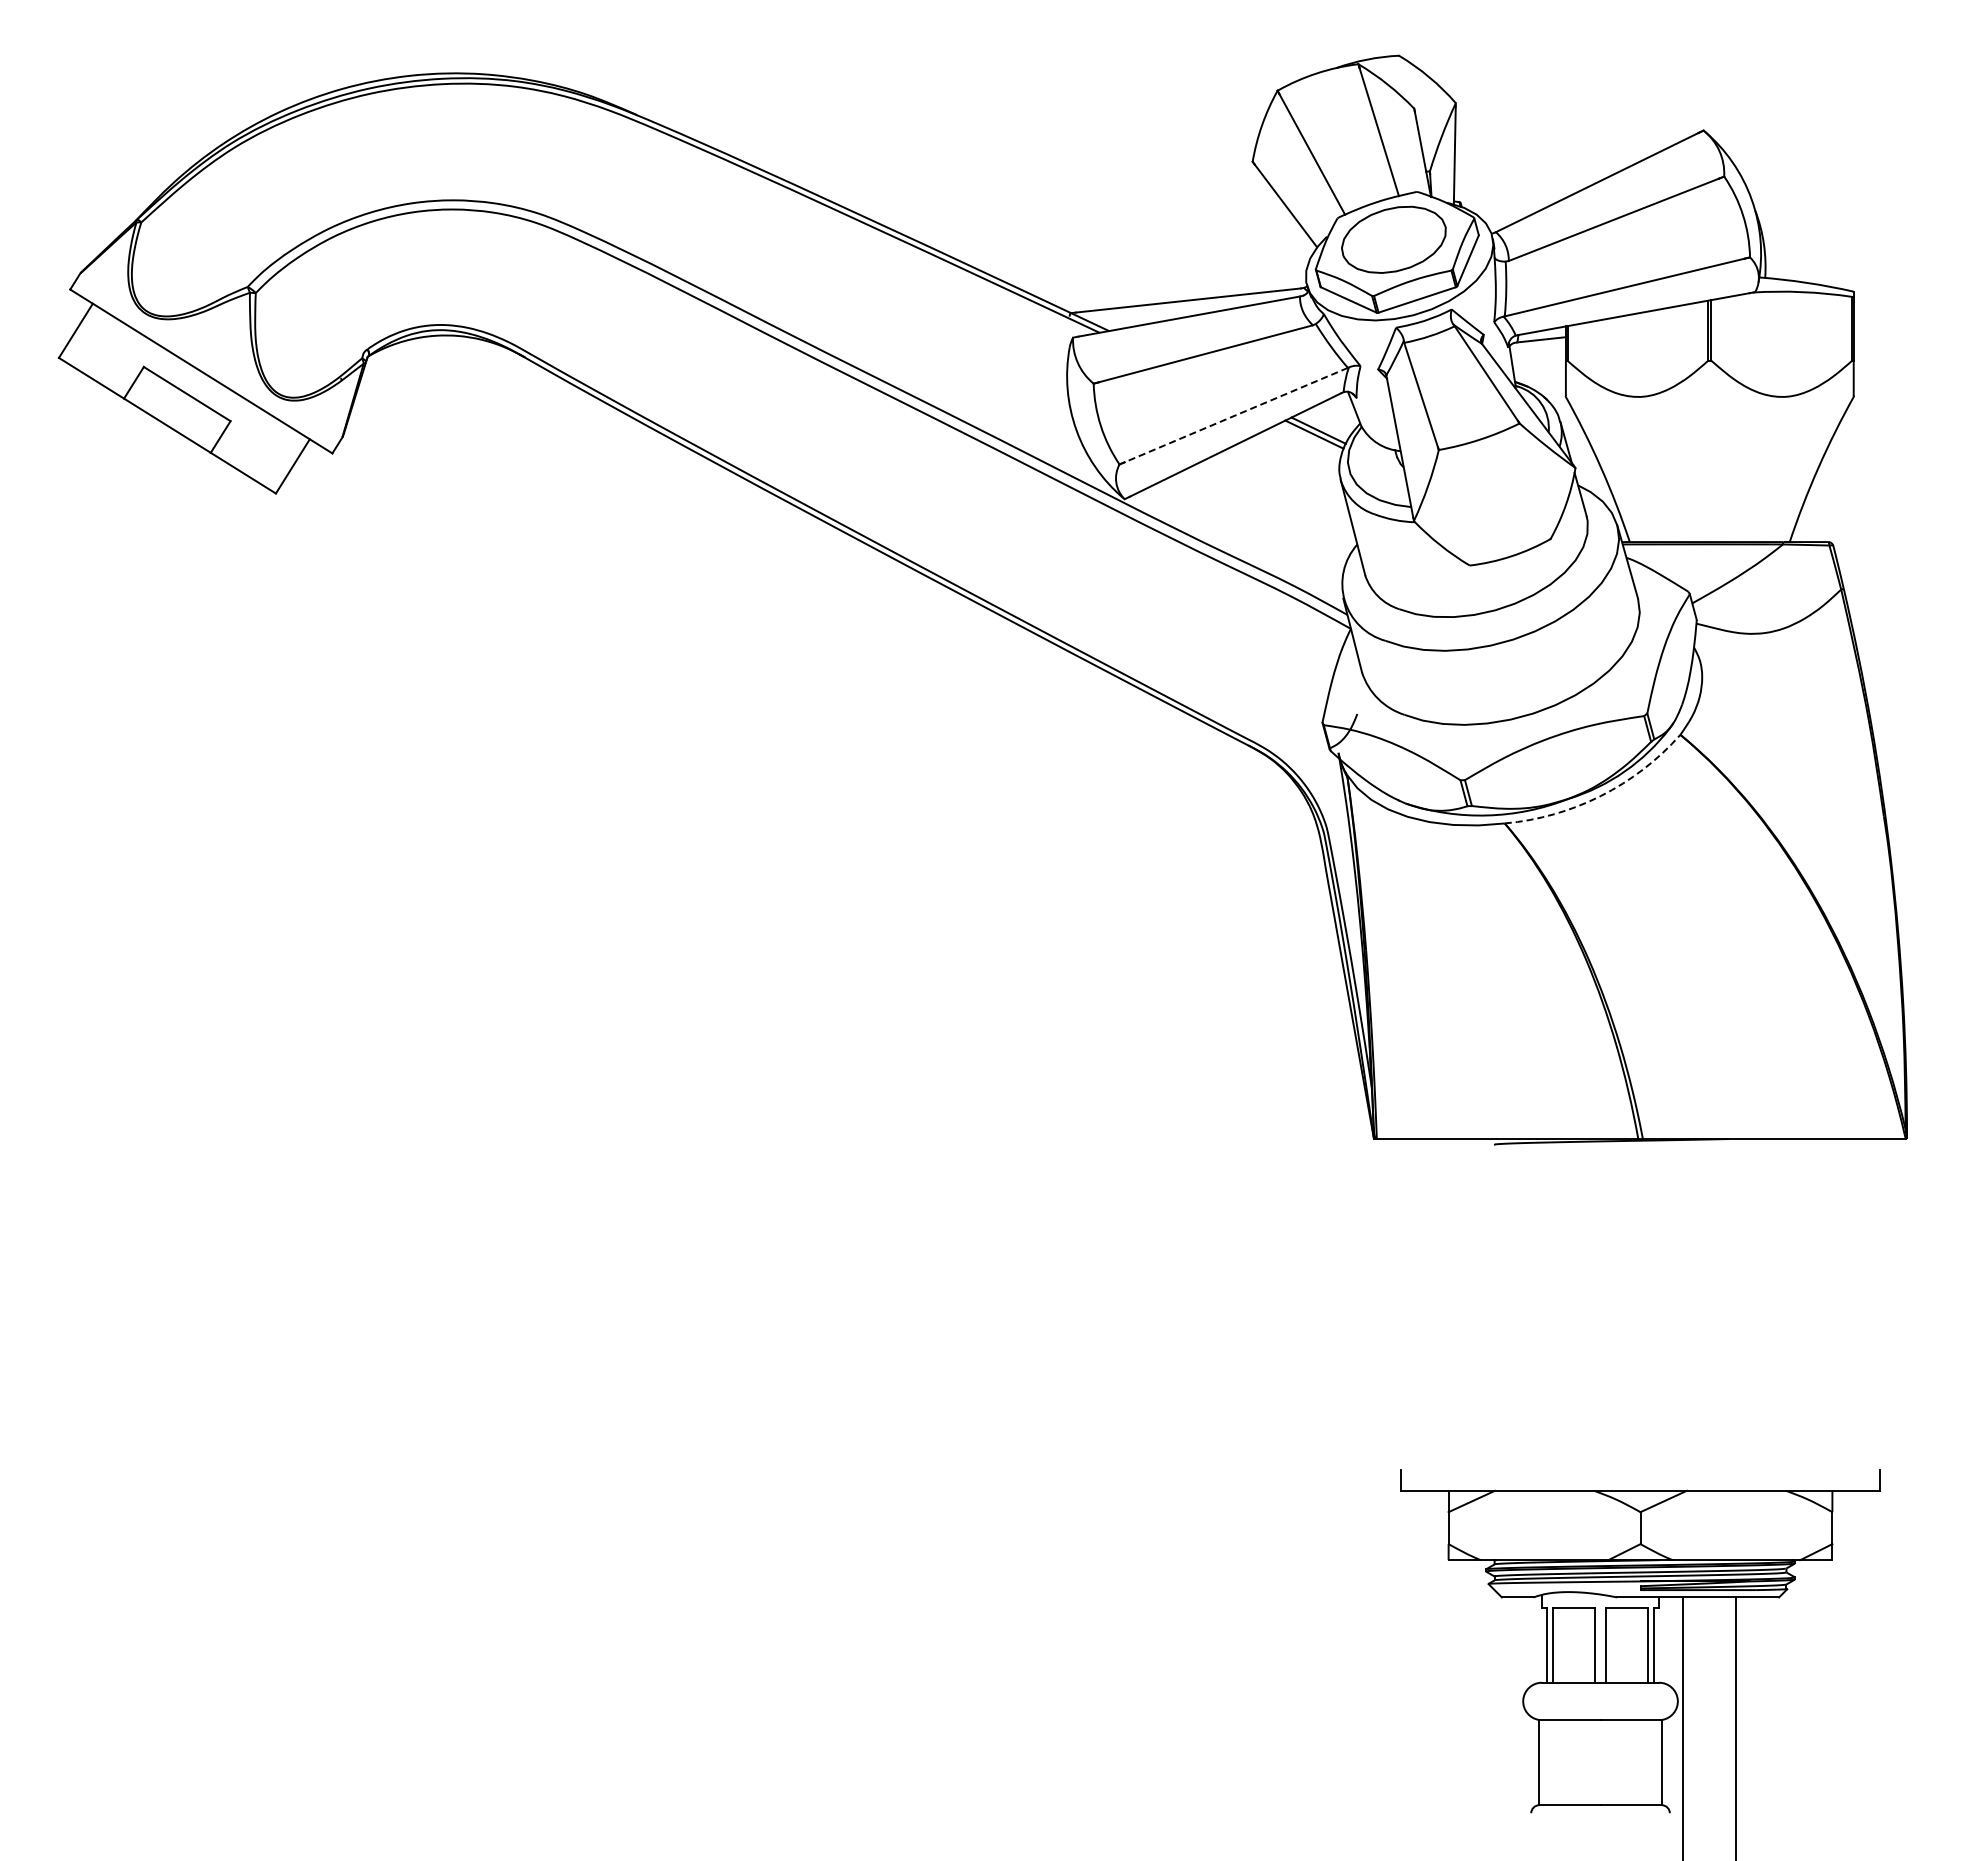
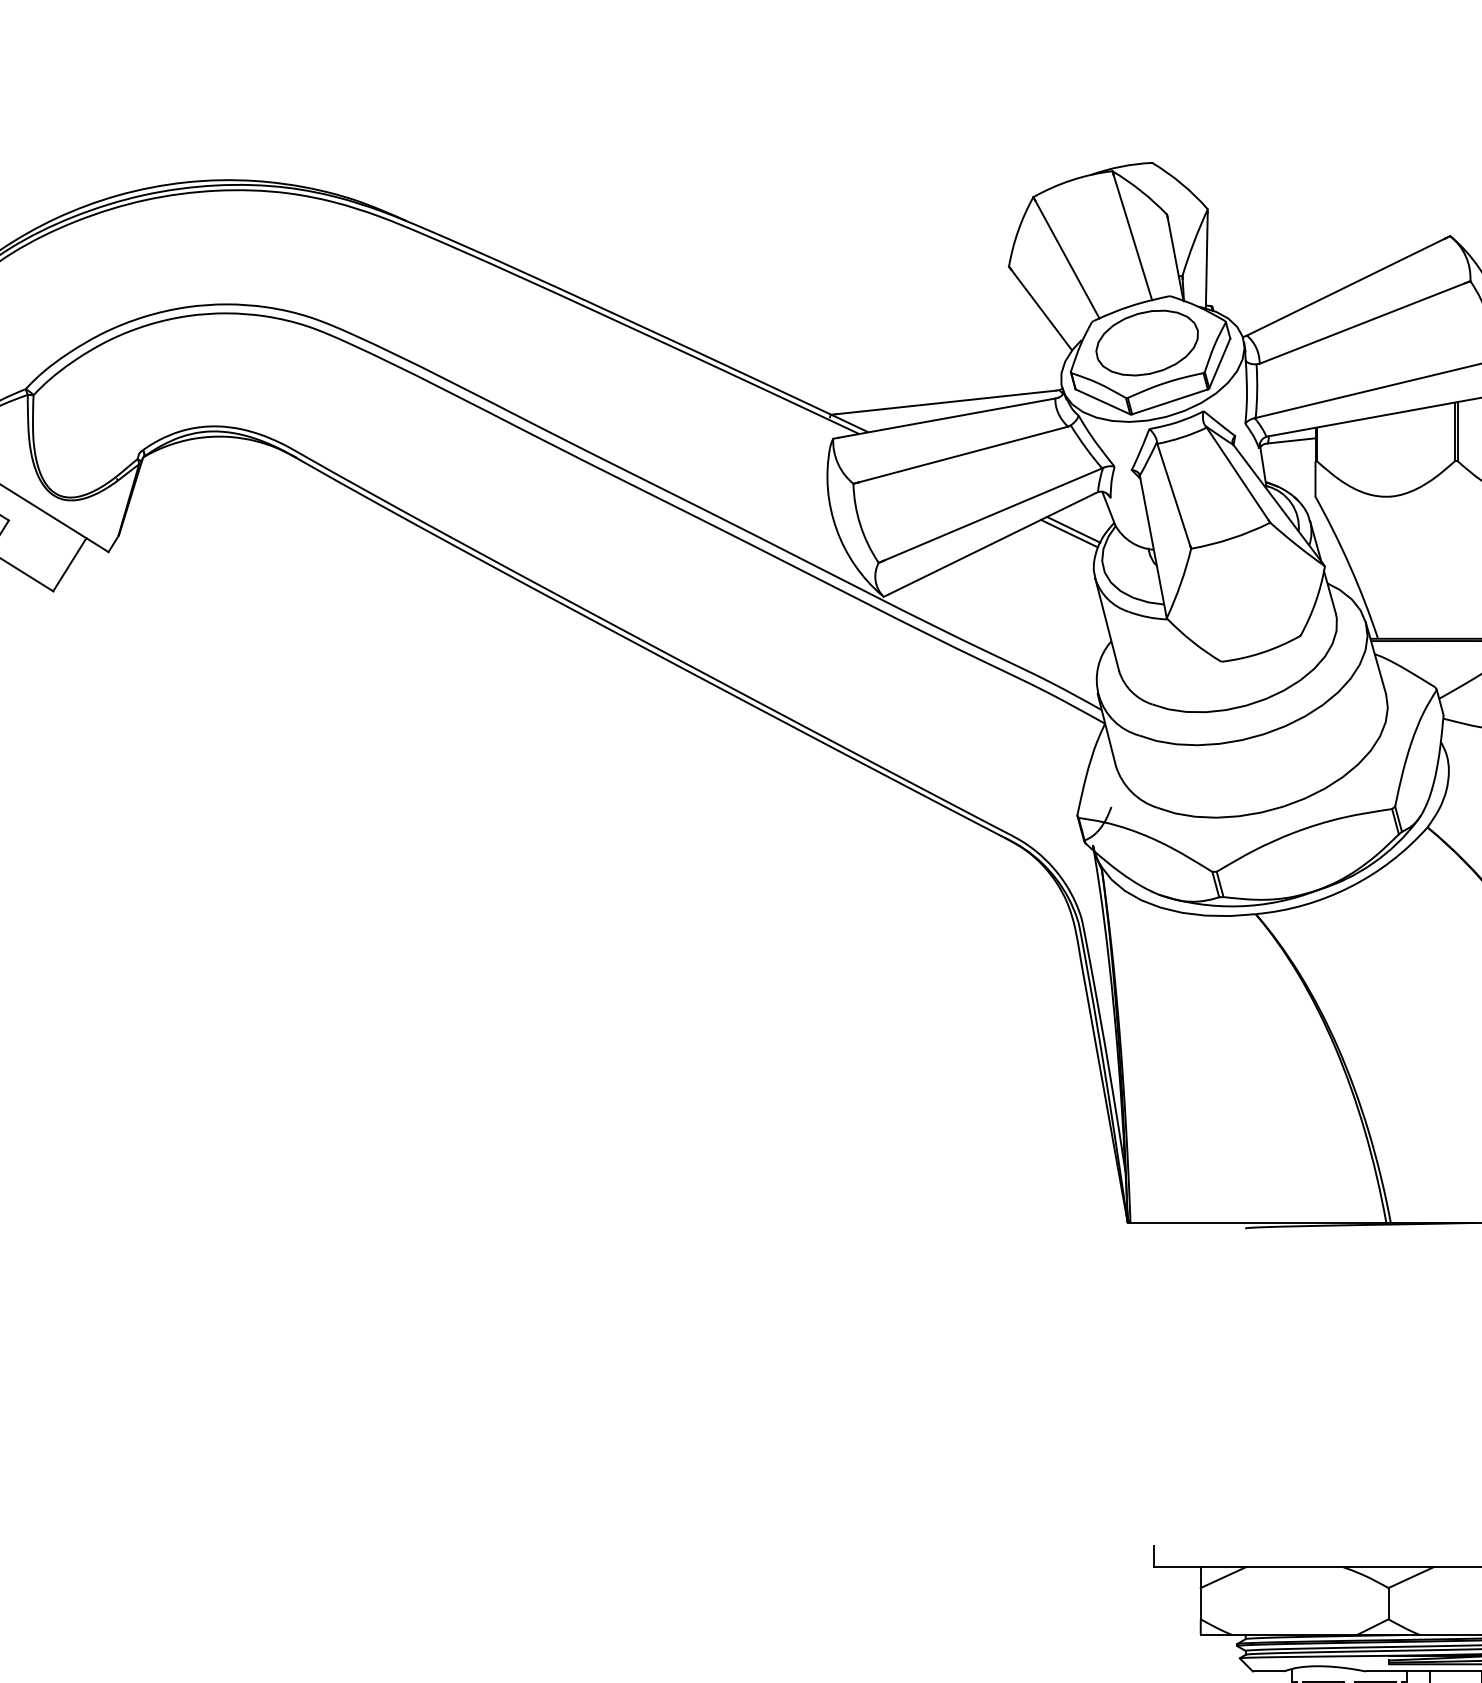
line: (1235, 415) -> (992, 514), dashed -> solid
arc: (1601, 795) -> (1350, 886), dashed -> solid

